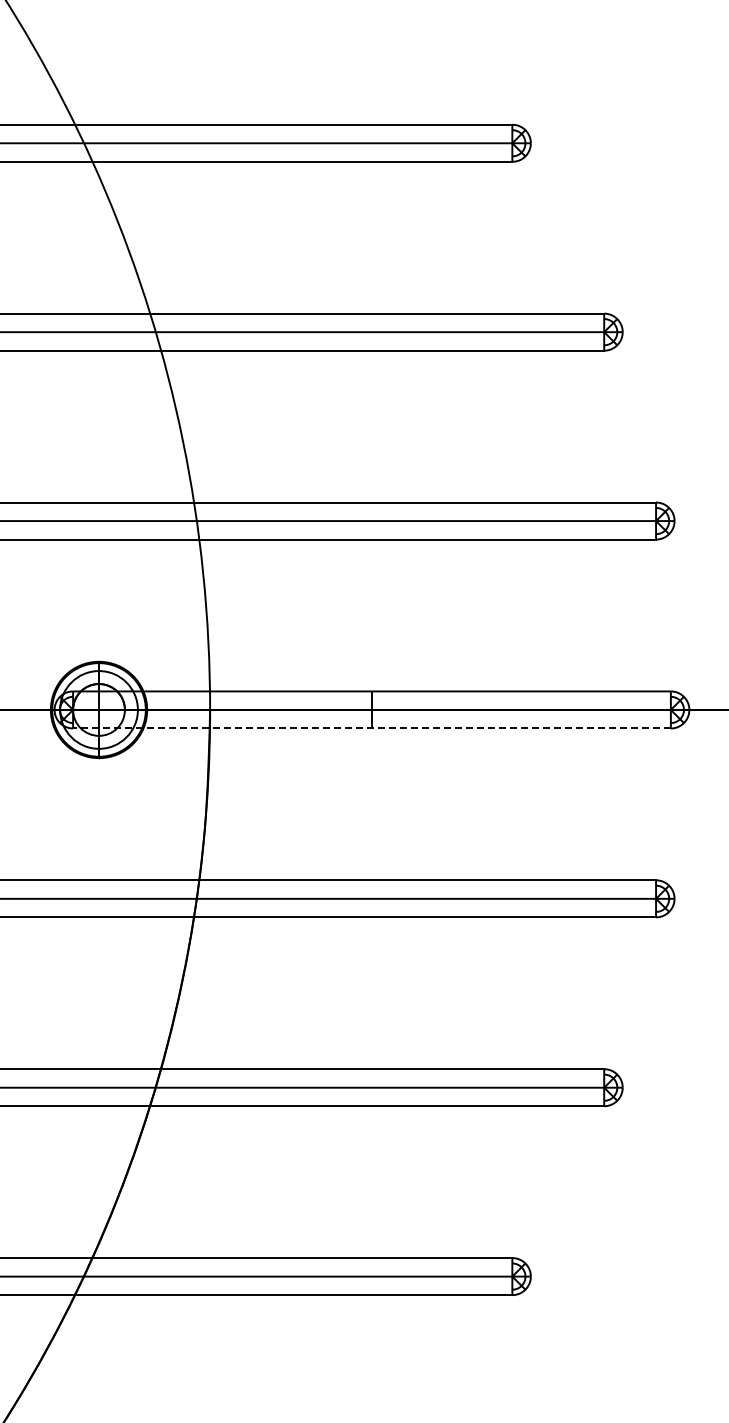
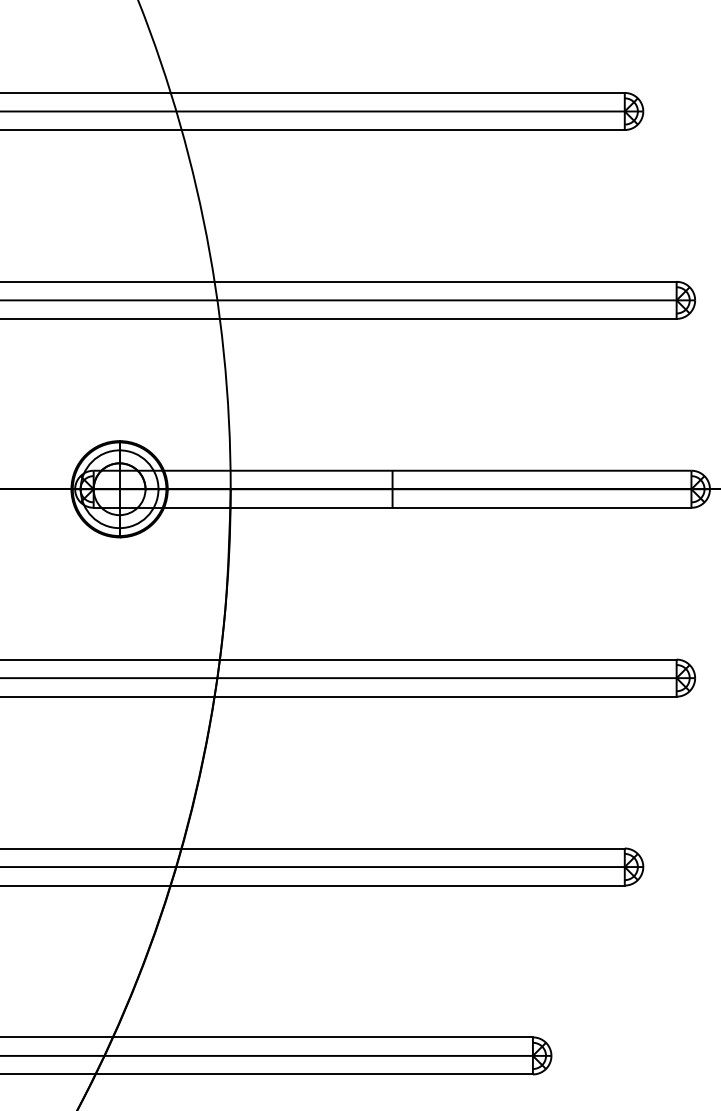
line: (371, 728) -> (392, 507), dashed -> solid

